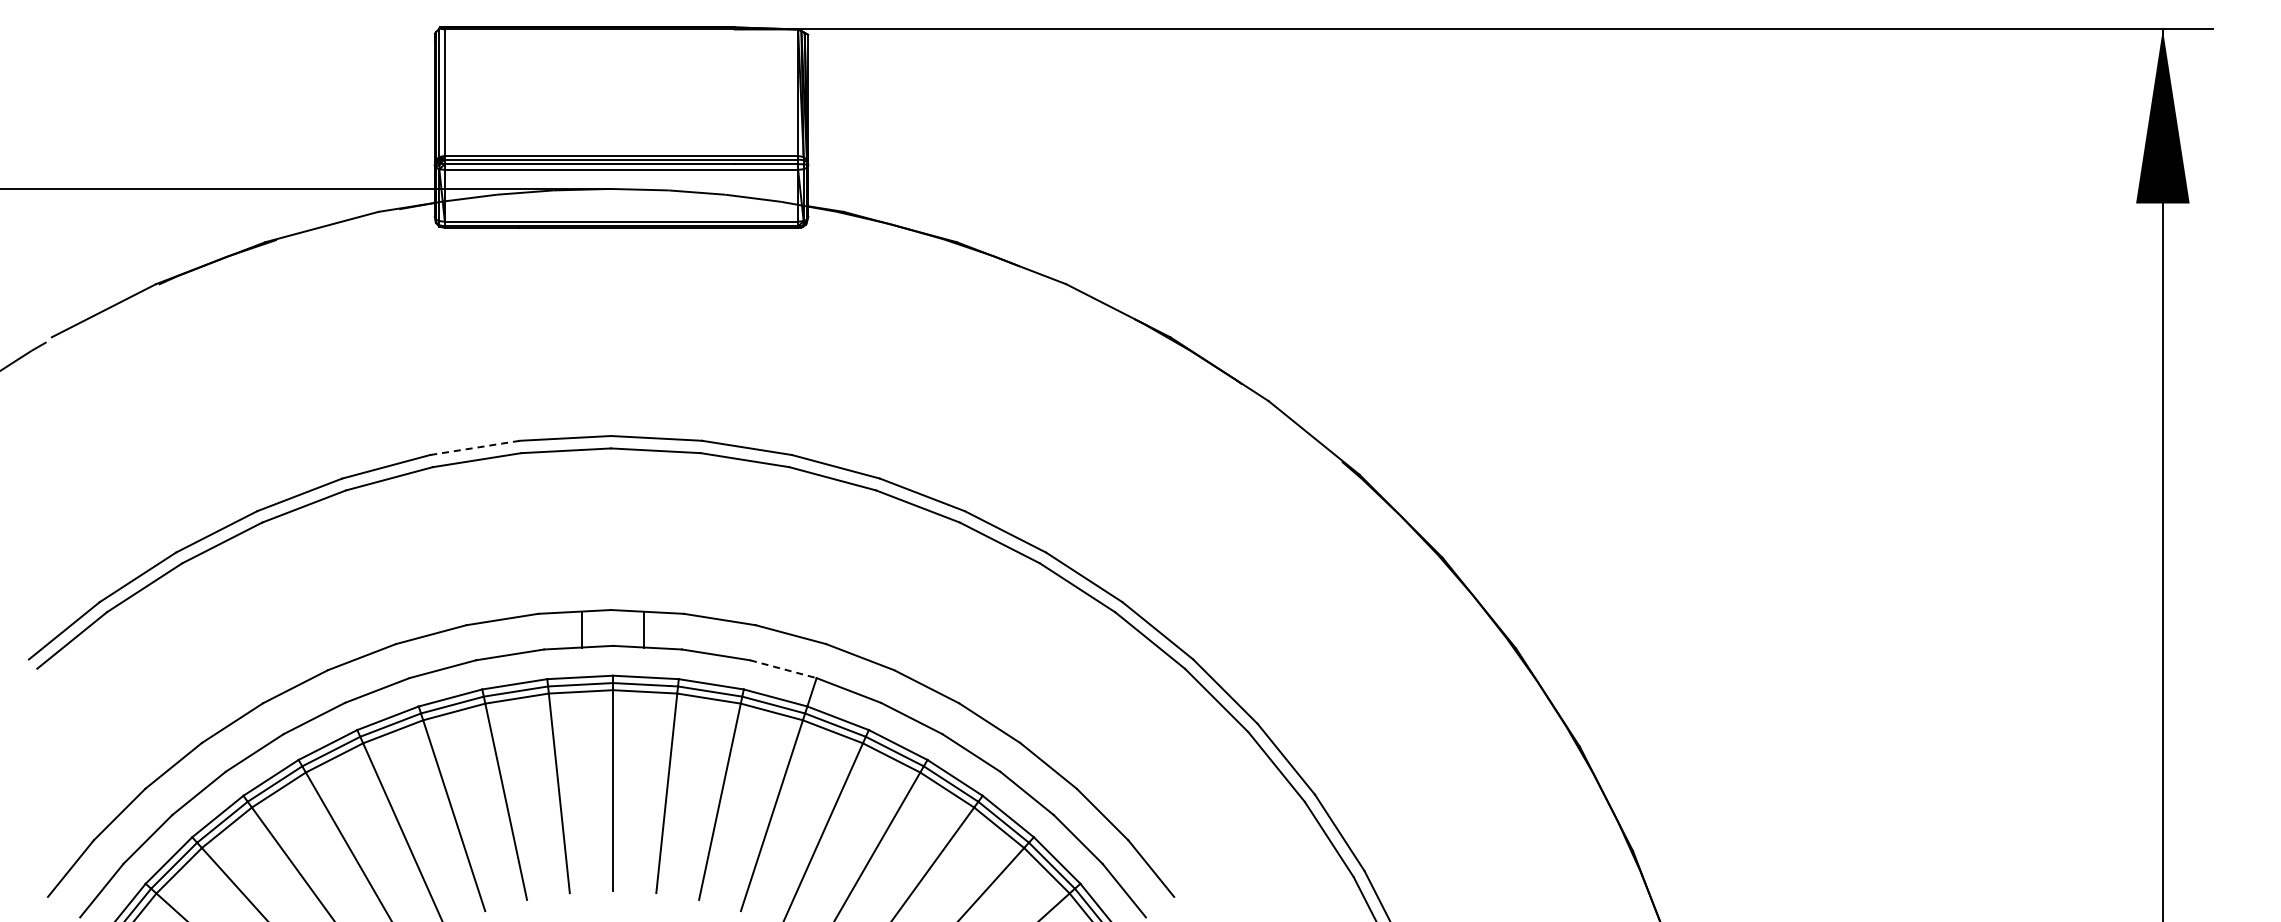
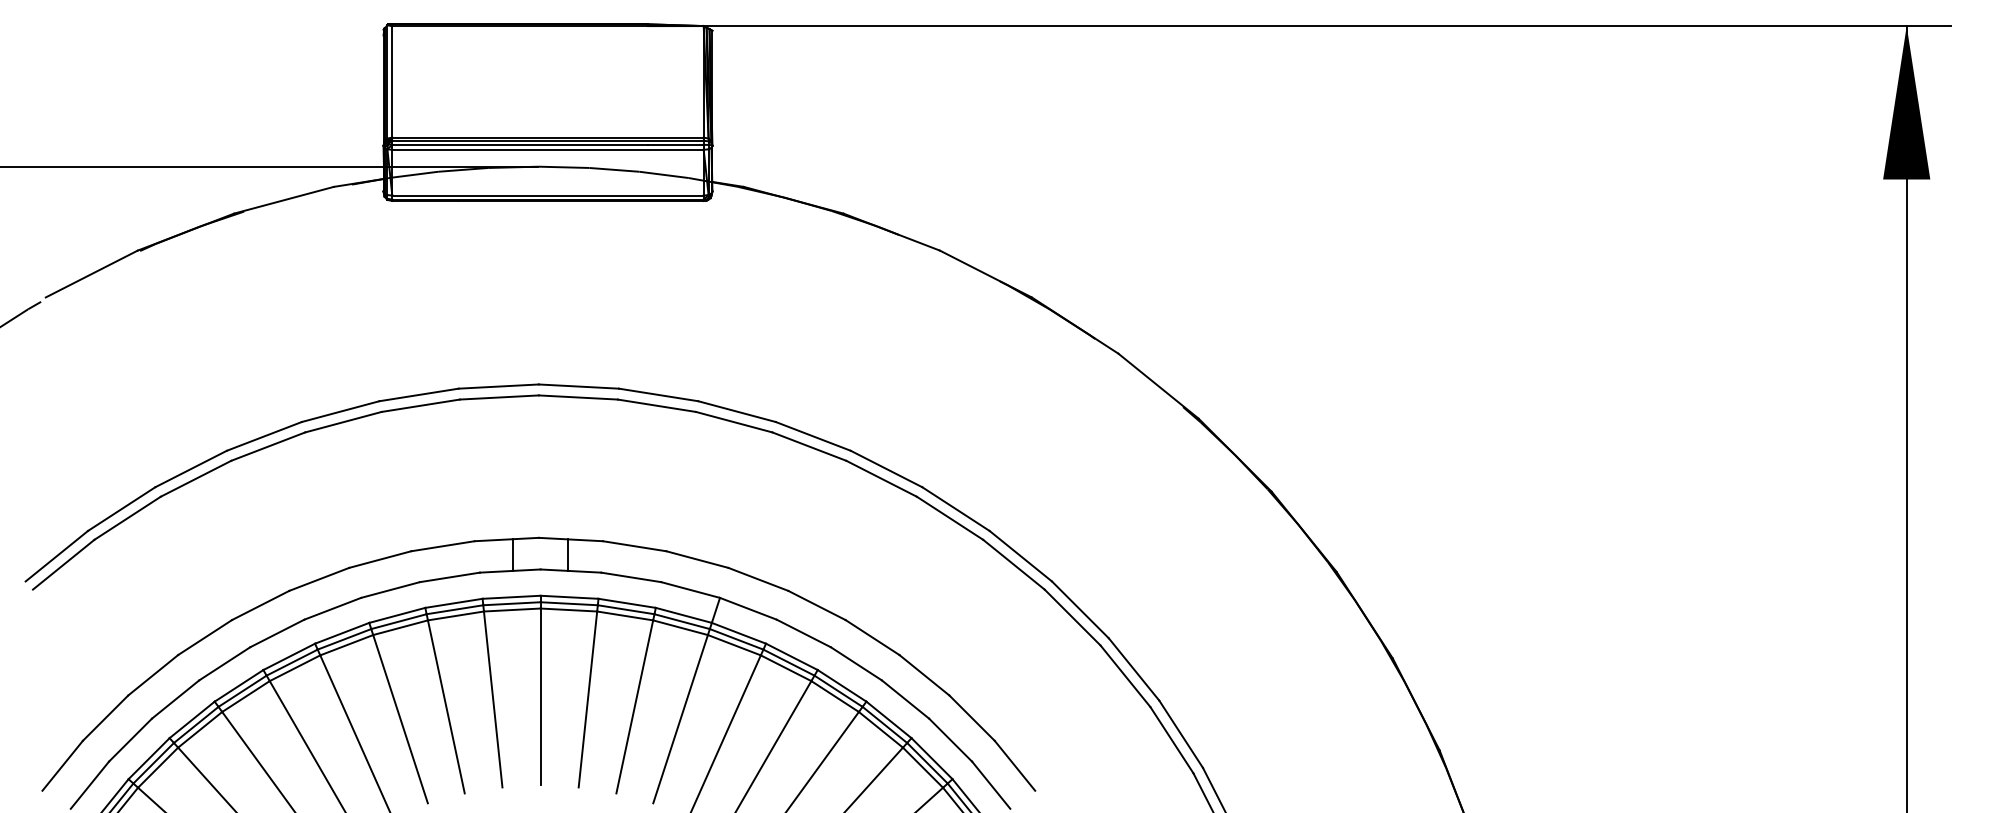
line: (475, 447) -> (419, 394), dashed -> solid
line: (783, 669) -> (690, 590), dashed -> solid

